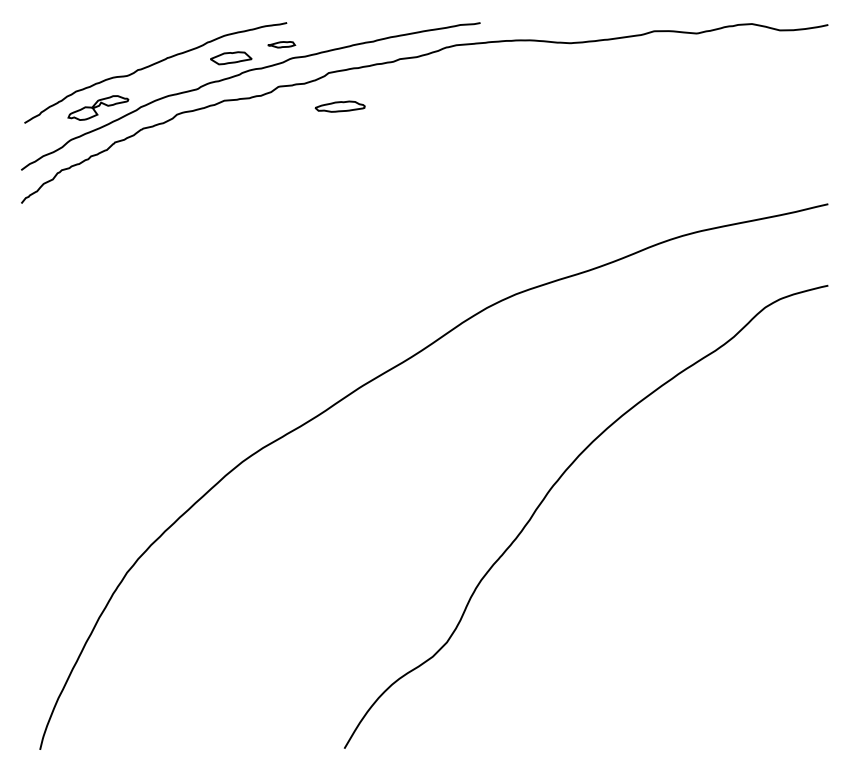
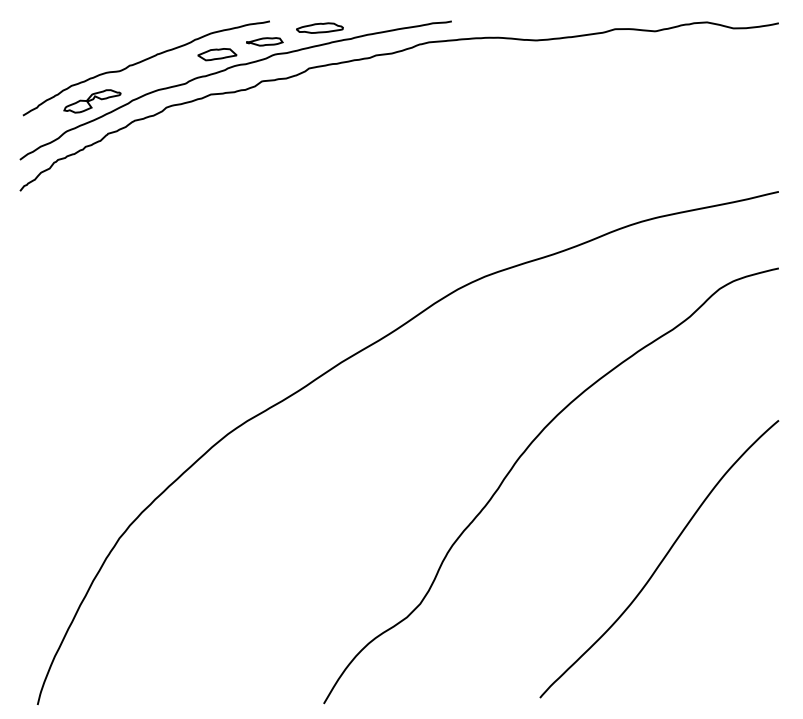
part: (281, 44) -> (264, 41), size x1.43
part: (339, 106) -> (319, 27), moved
curve: (703, 596) -> (661, 560), added

